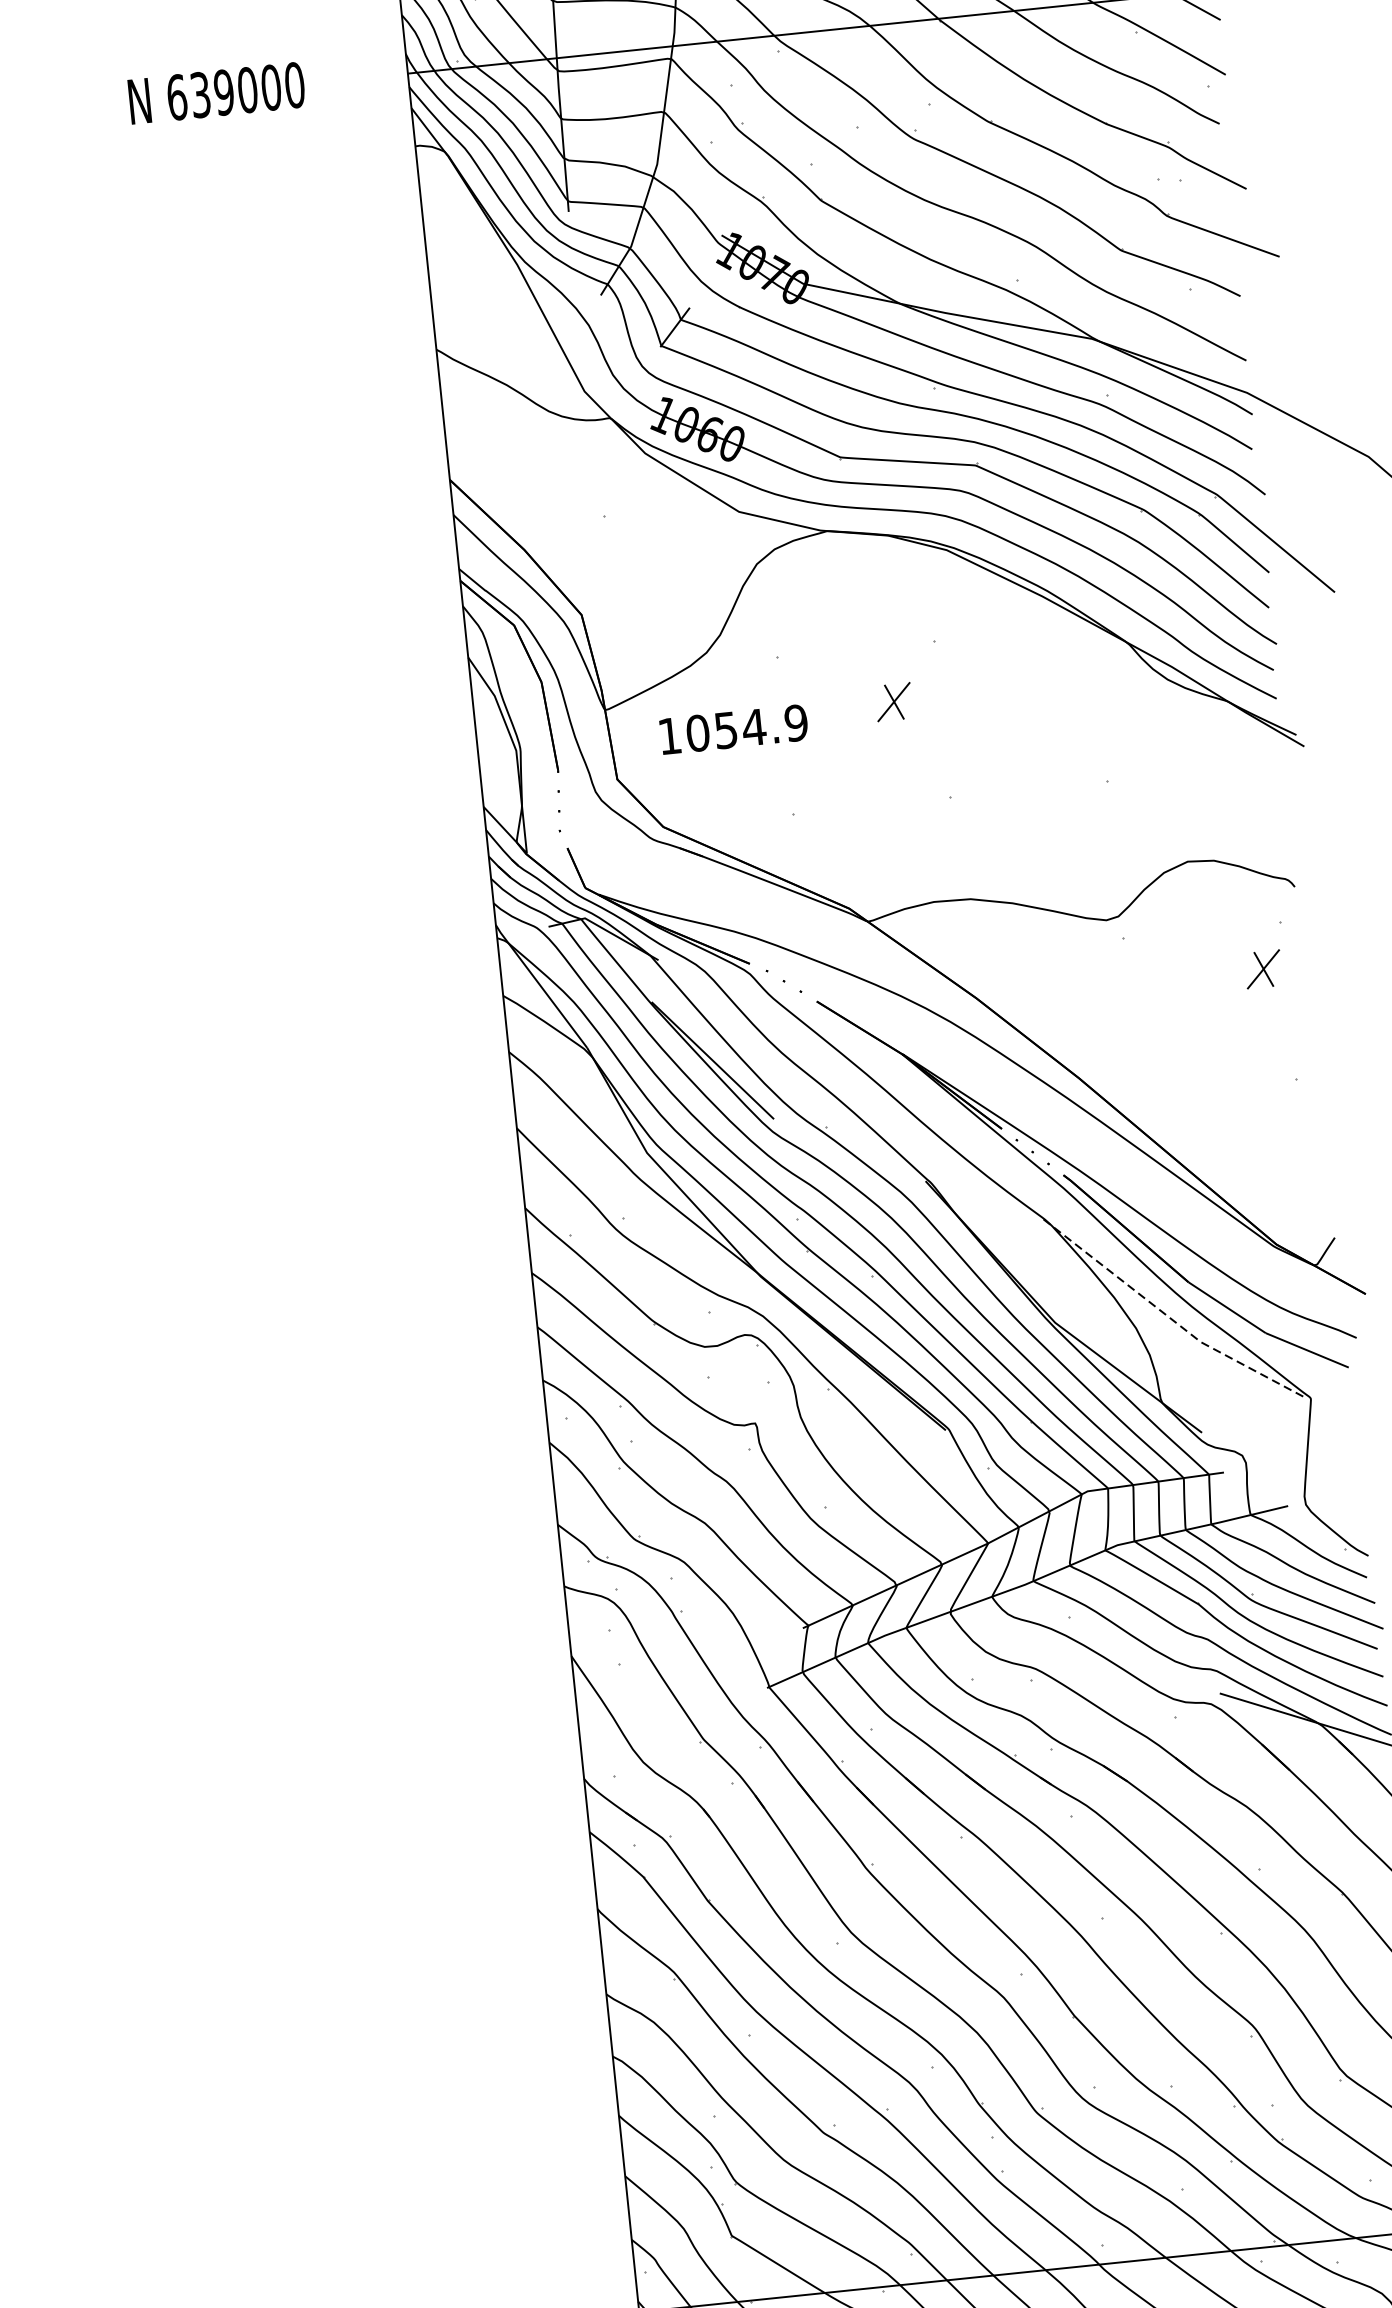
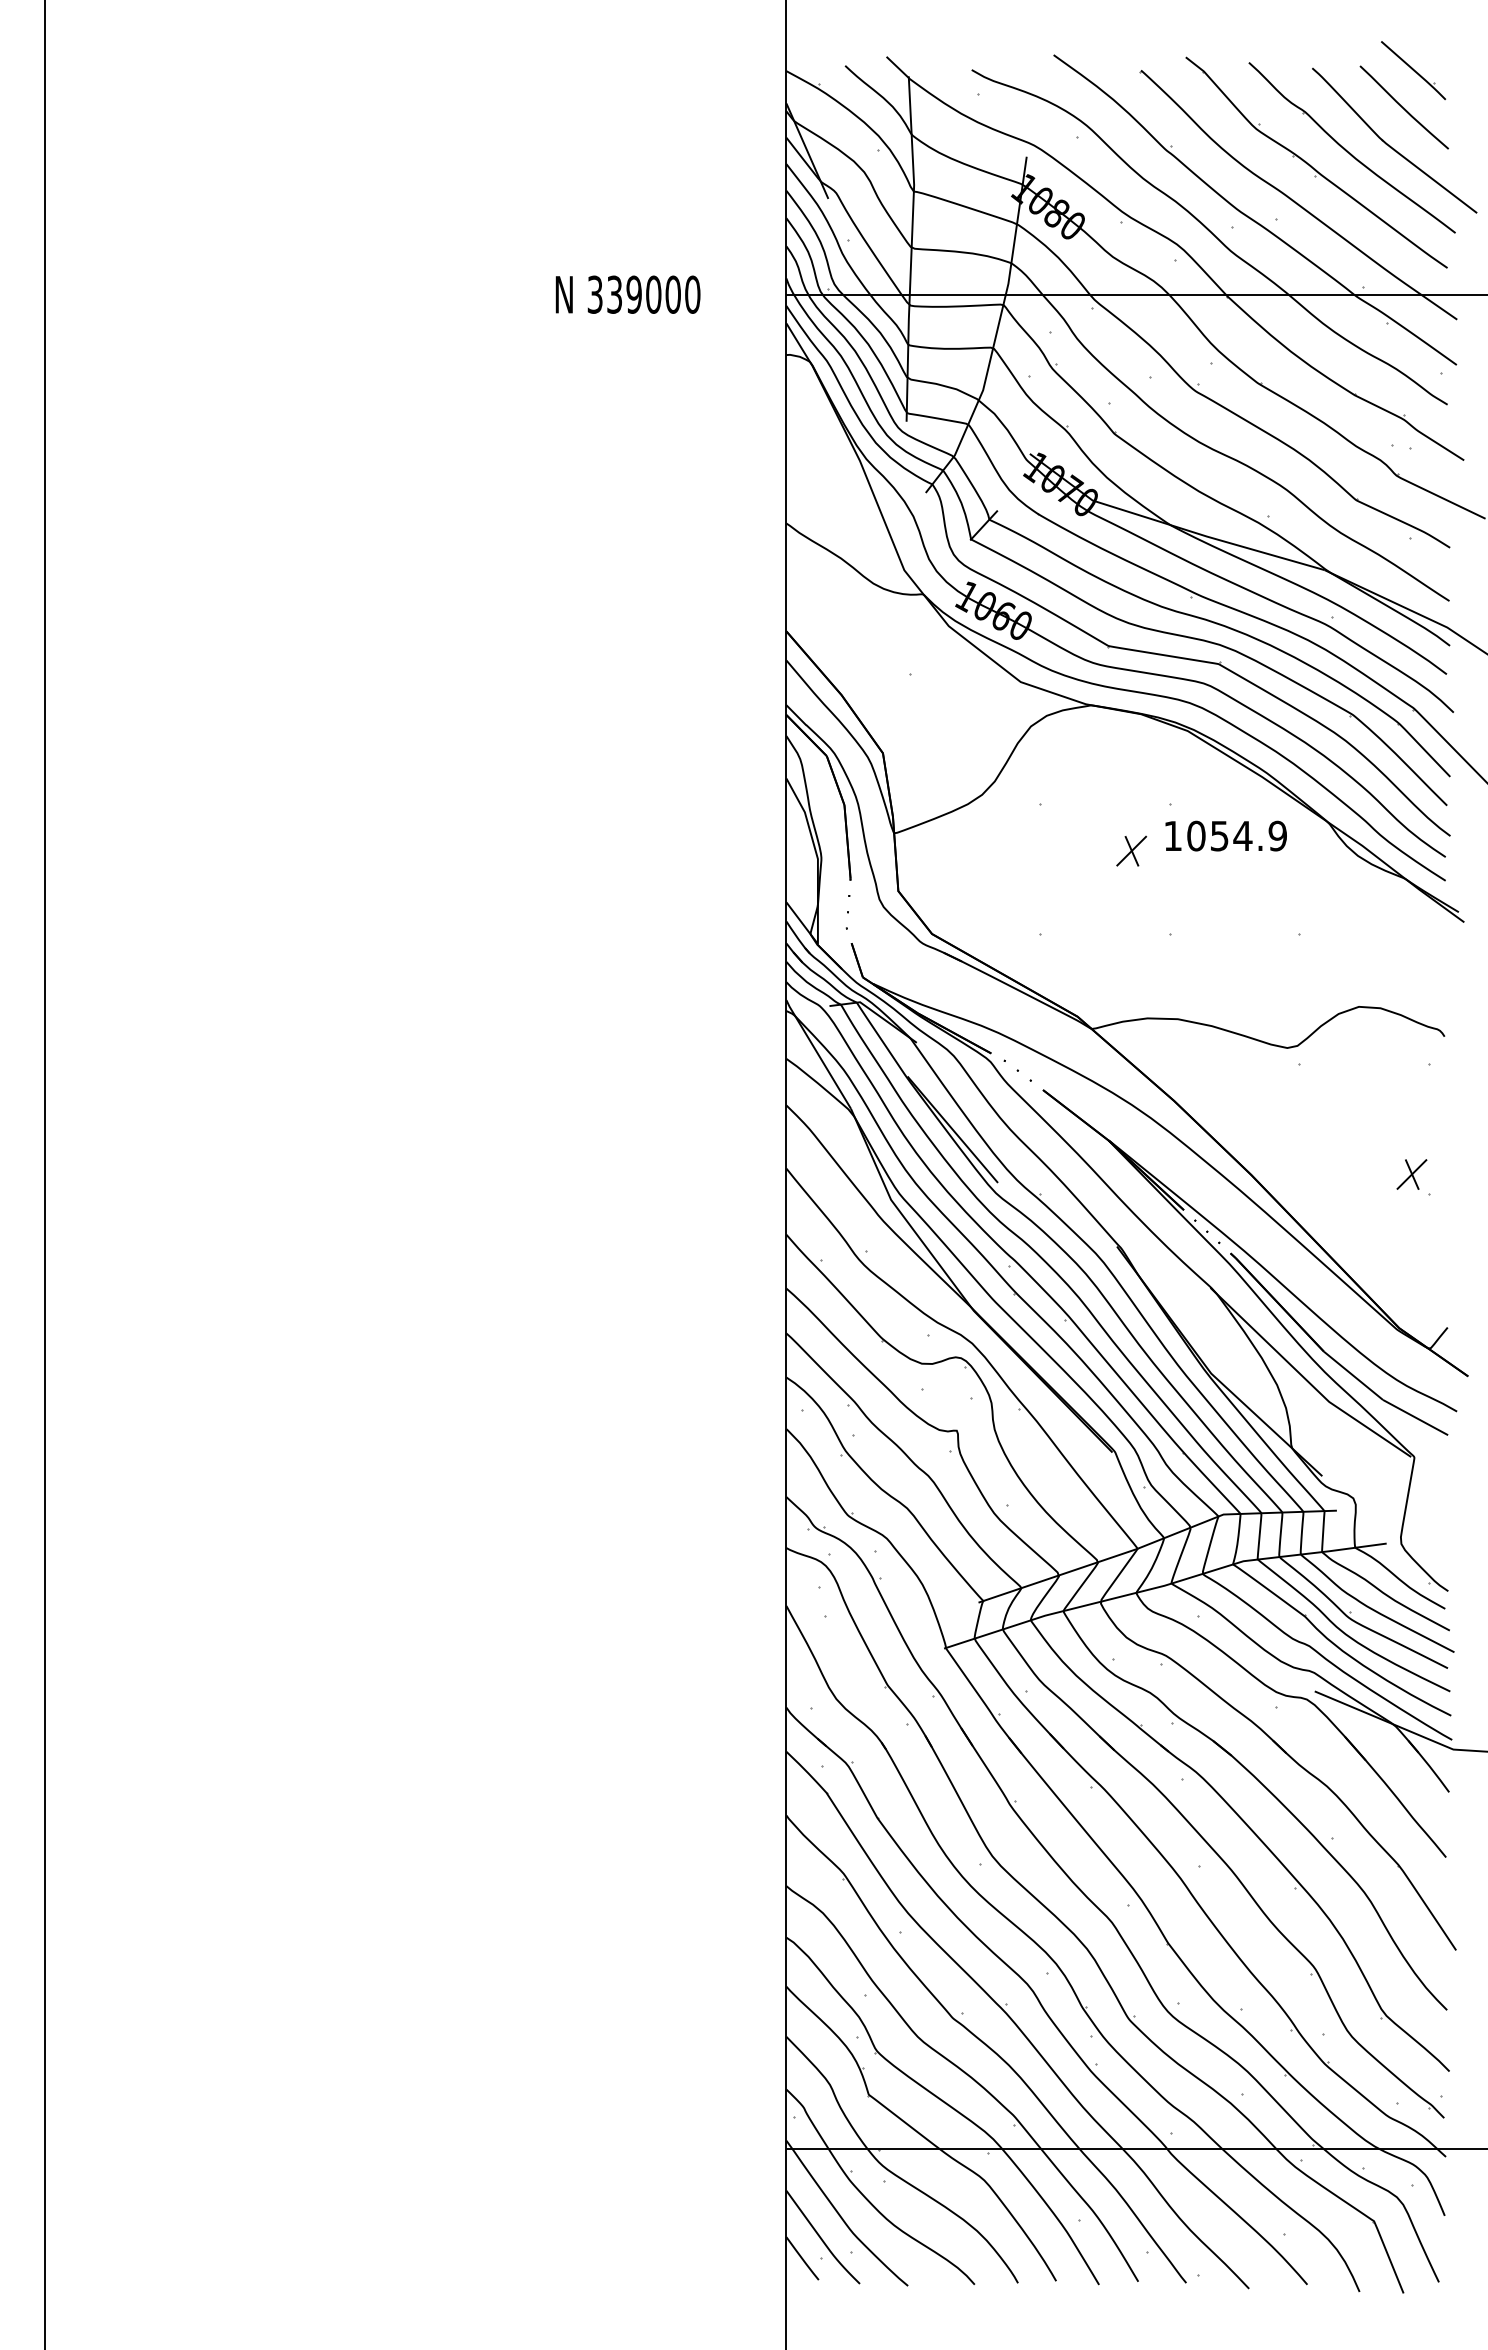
text: (177, 97) -> (595, 294), 639000 -> 339000
text: (733, 728) -> (1225, 835), moved
part: (1262, 969) -> (1411, 1174), moved
line: (1170, 1318) -> (1306, 1379), dashed -> solid

